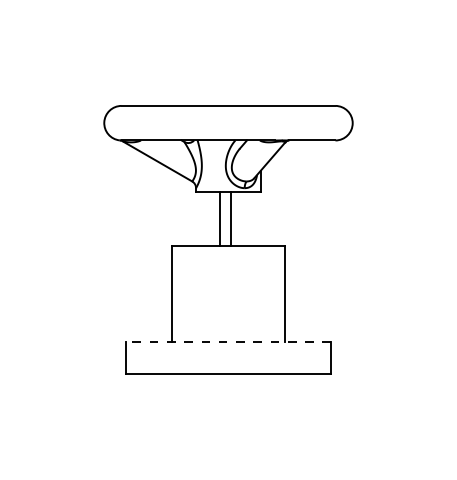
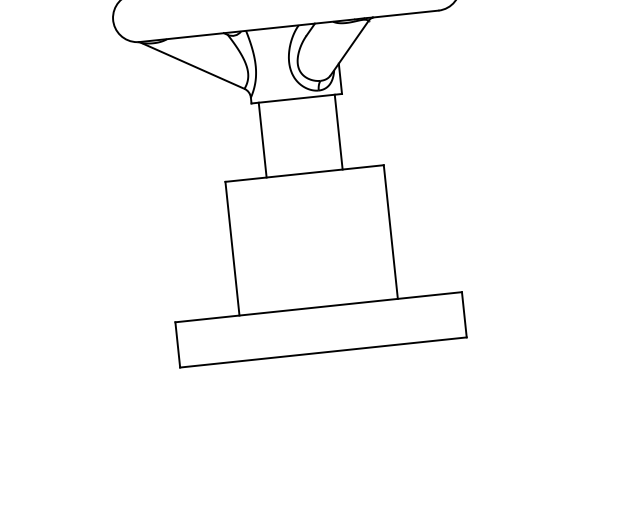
line: (220, 218) -> (262, 139), moved
line: (230, 218) -> (338, 131), moved
line: (228, 341) -> (318, 307), dashed -> solid

